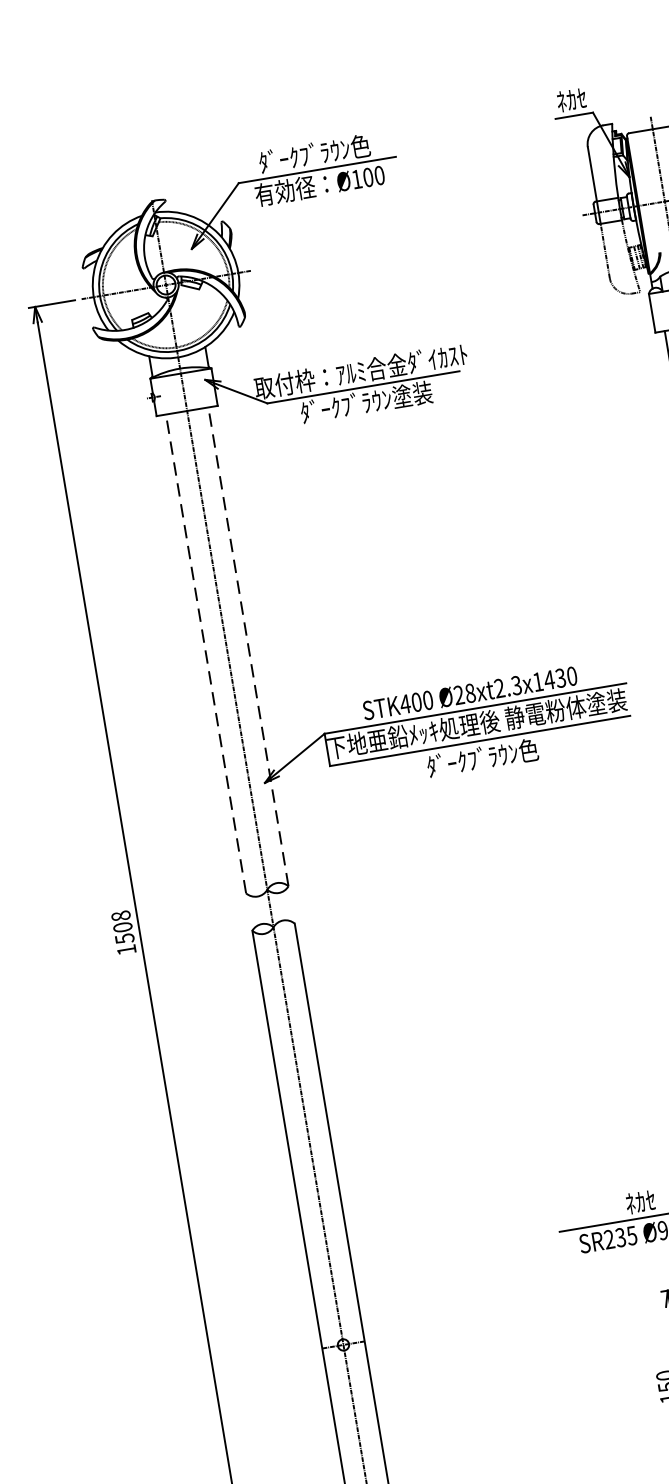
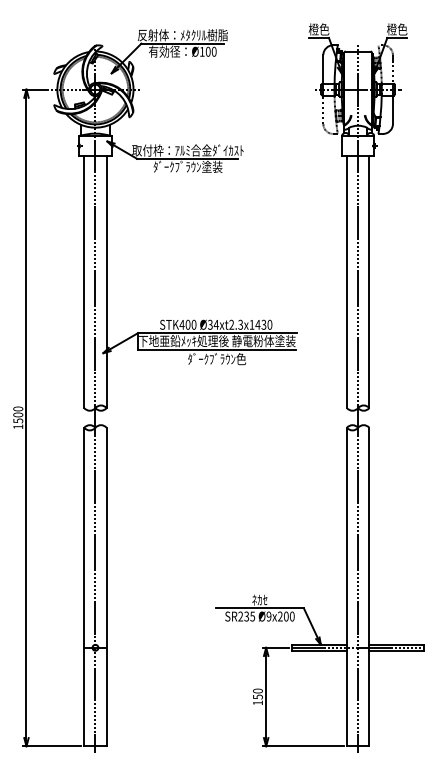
text: (570, 100) -> (318, 29), ﾈｶｾ -> 橙色
text: (314, 154) -> (182, 35), ﾀﾞｰｸﾌﾞﾗｳﾝ色 -> 反射体：ﾒﾀｸﾘﾙ樹脂
line: (248, 645) -> (106, 281), dashed -> solid
line: (206, 652) -> (84, 281), dashed -> solid
text: (464, 693) -> (213, 324), Ø28xt2.3x1430 -> Ø34xt2.3x1430
text: (121, 915) -> (18, 408), 1508 -> 1500

